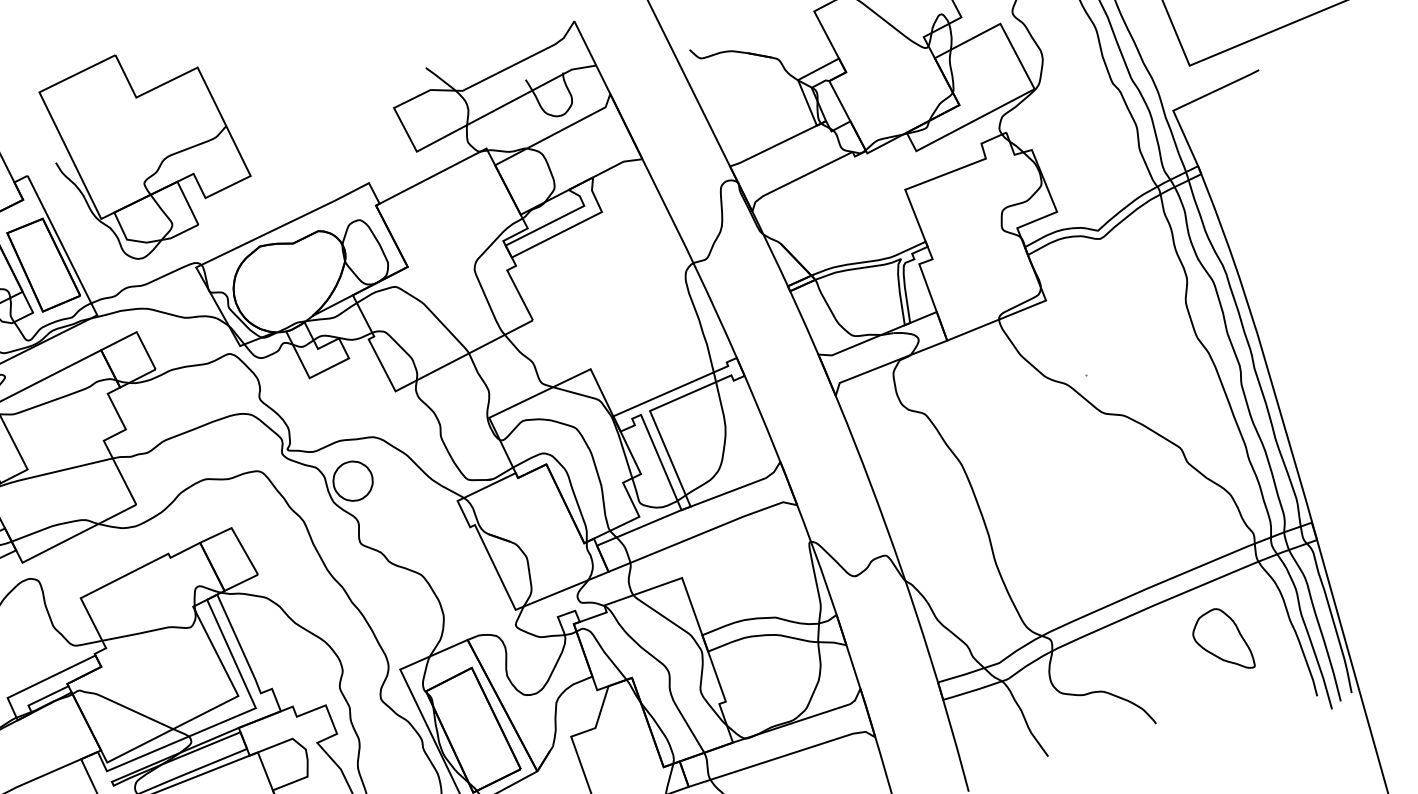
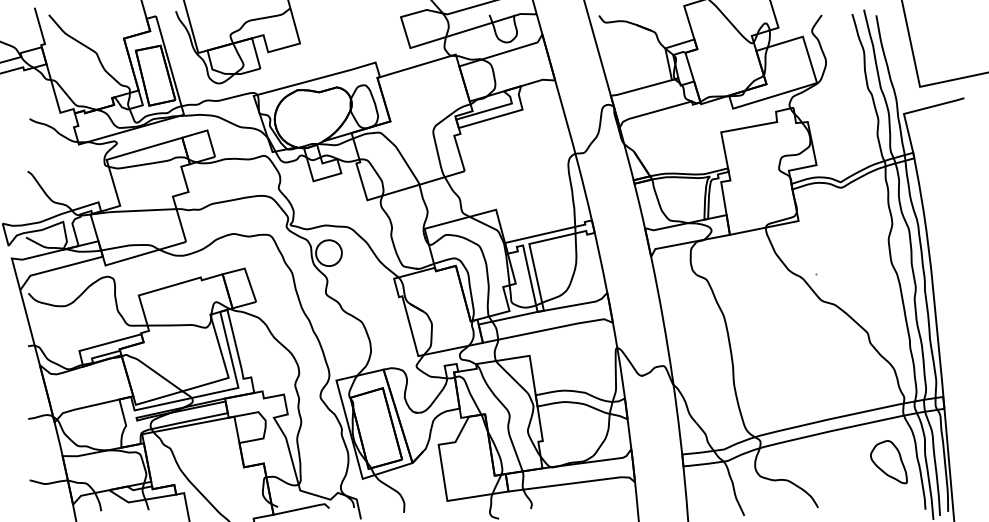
part: (1221, 641) -> (888, 462), moved

